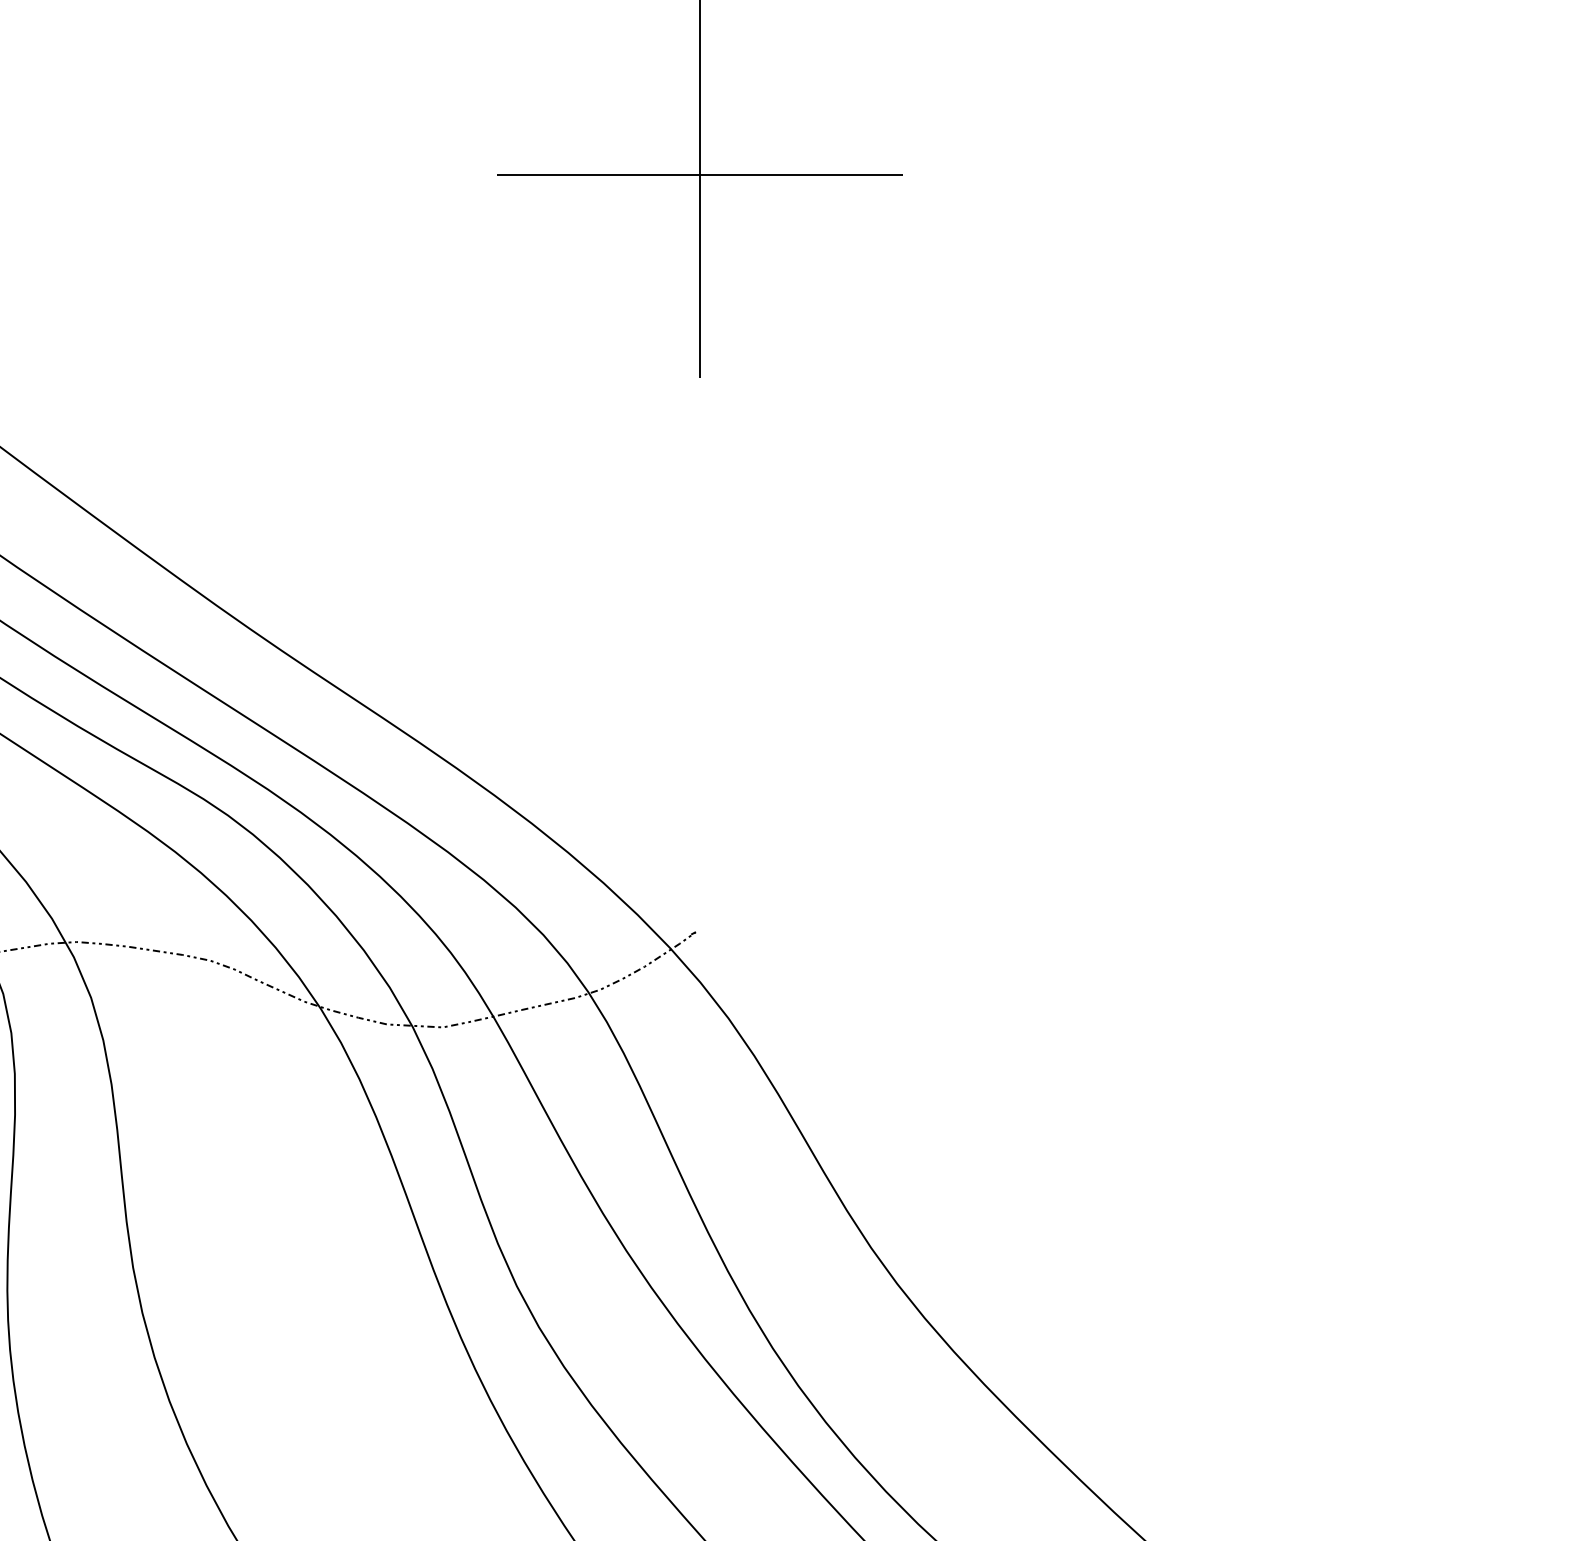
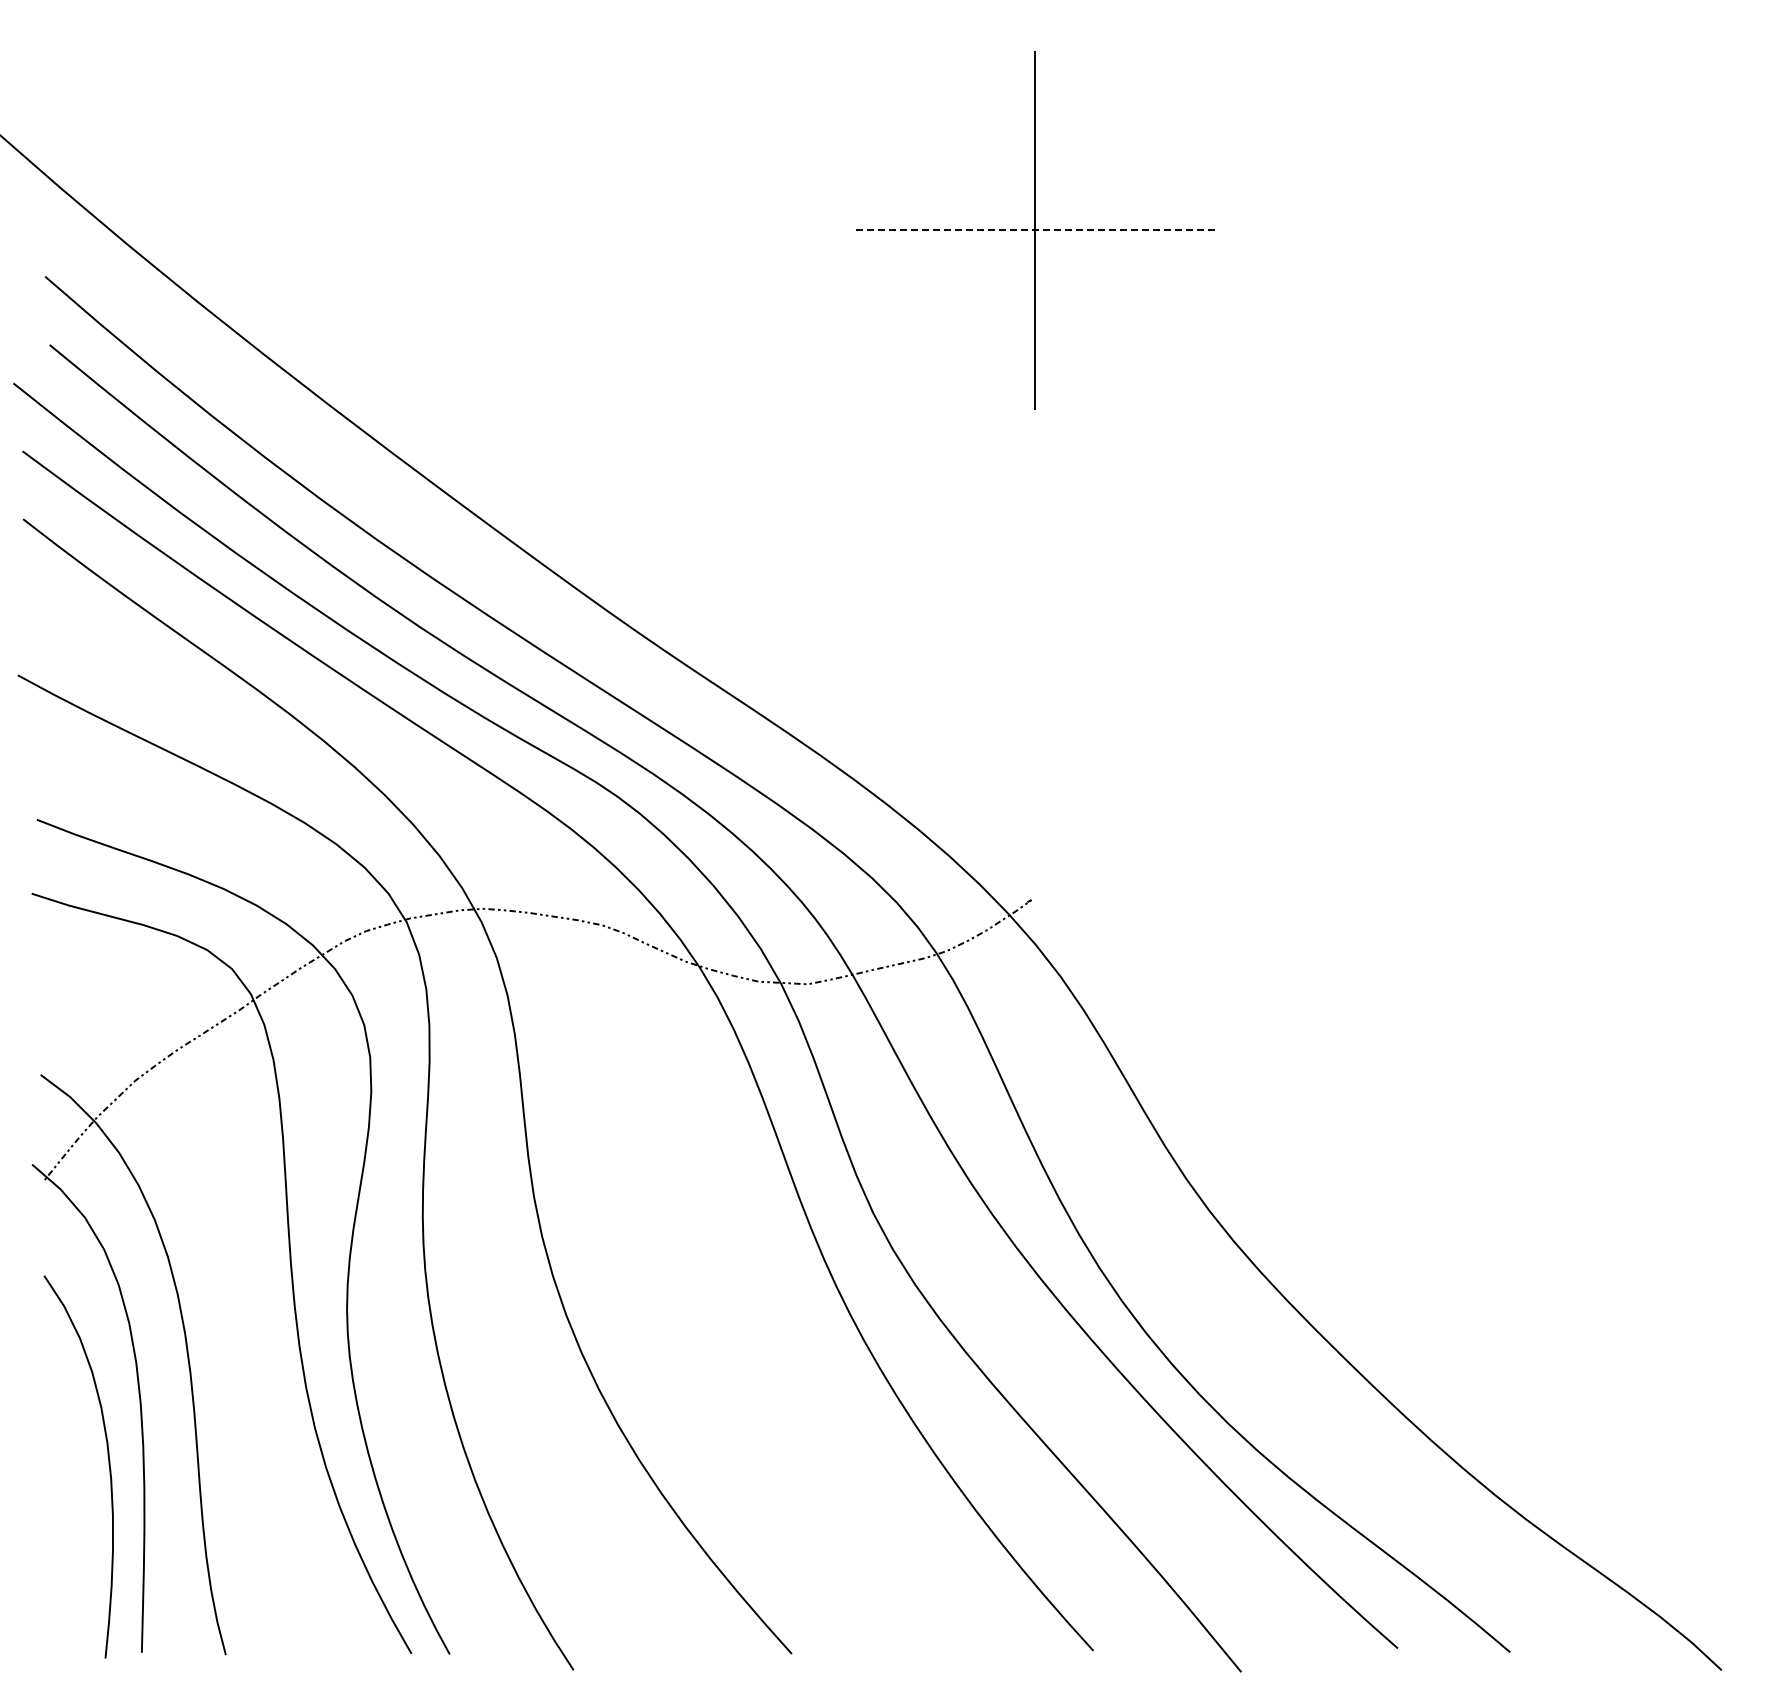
line: (700, 174) -> (1035, 230), solid -> dashed

